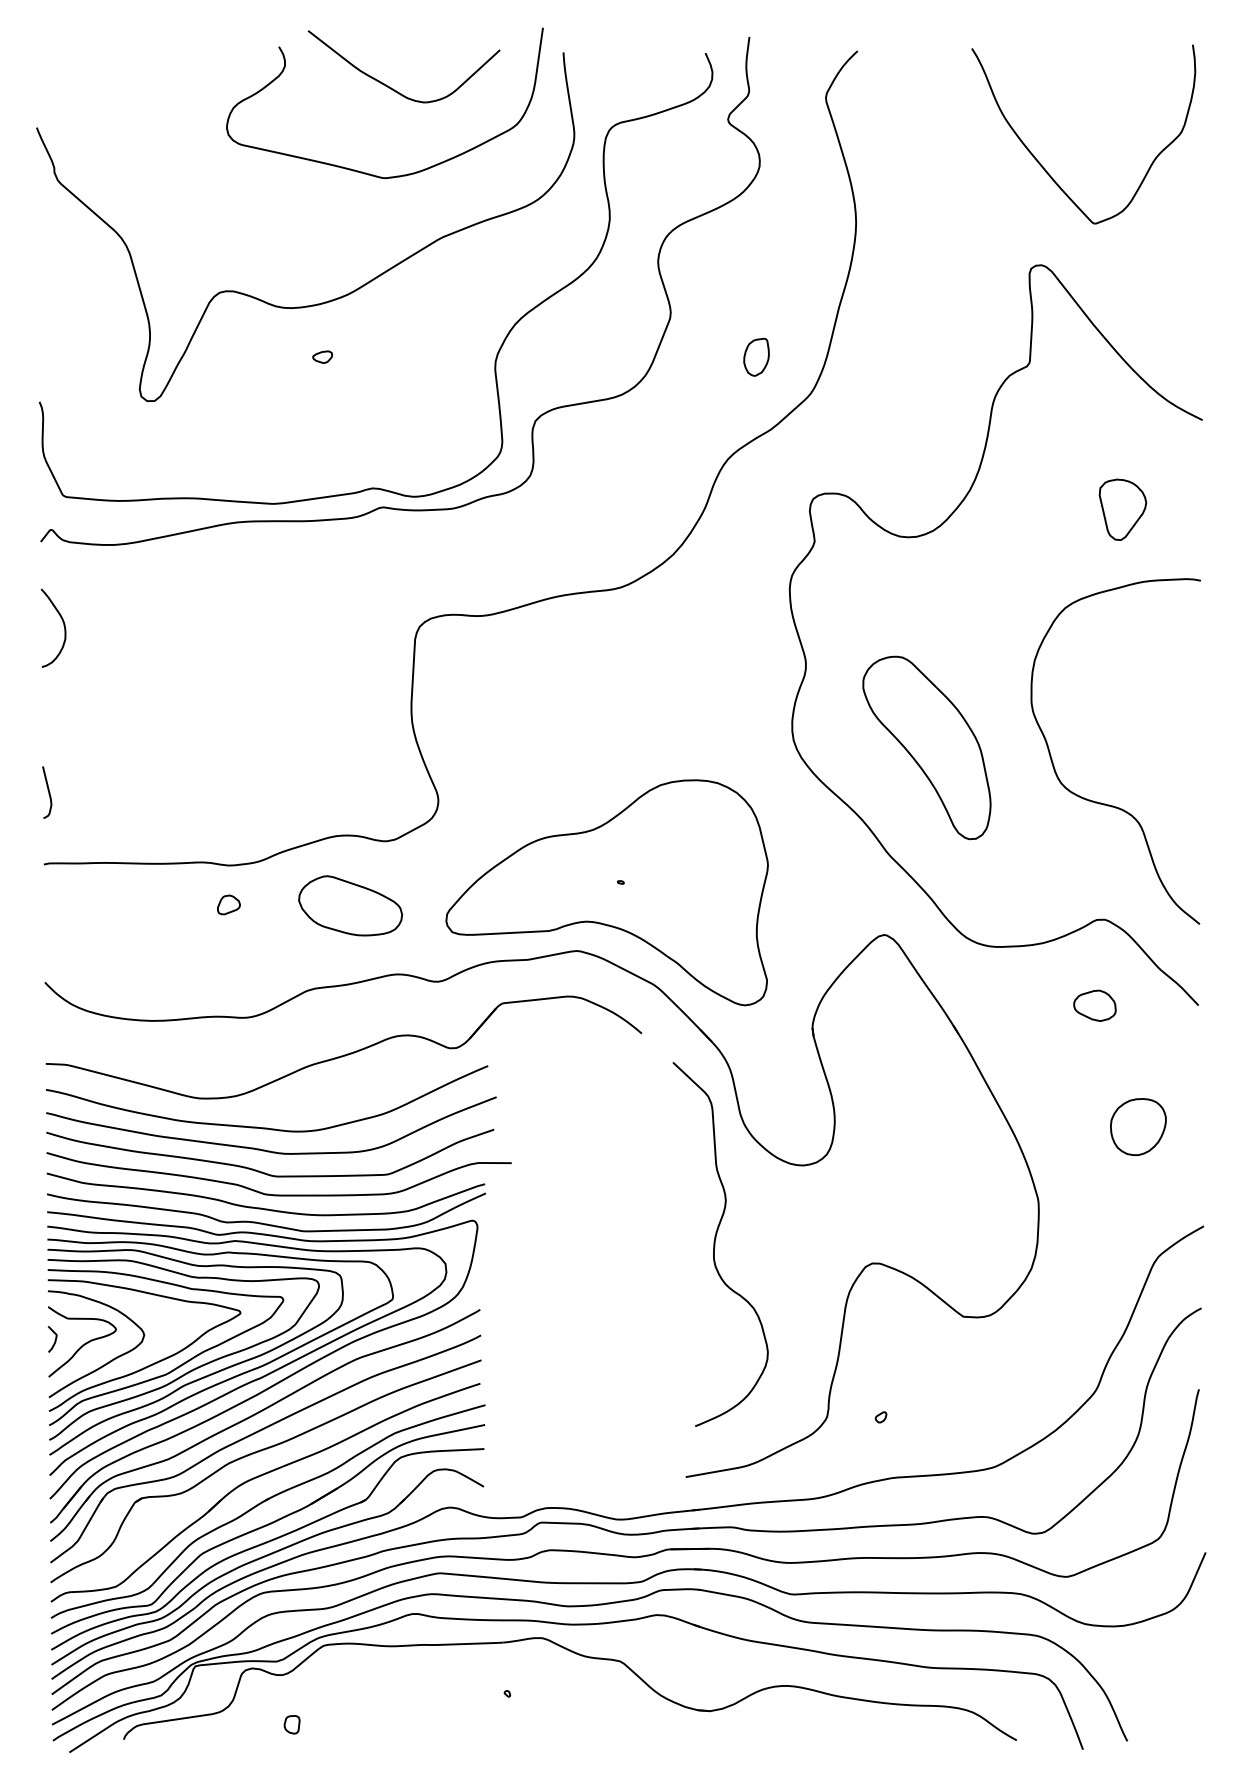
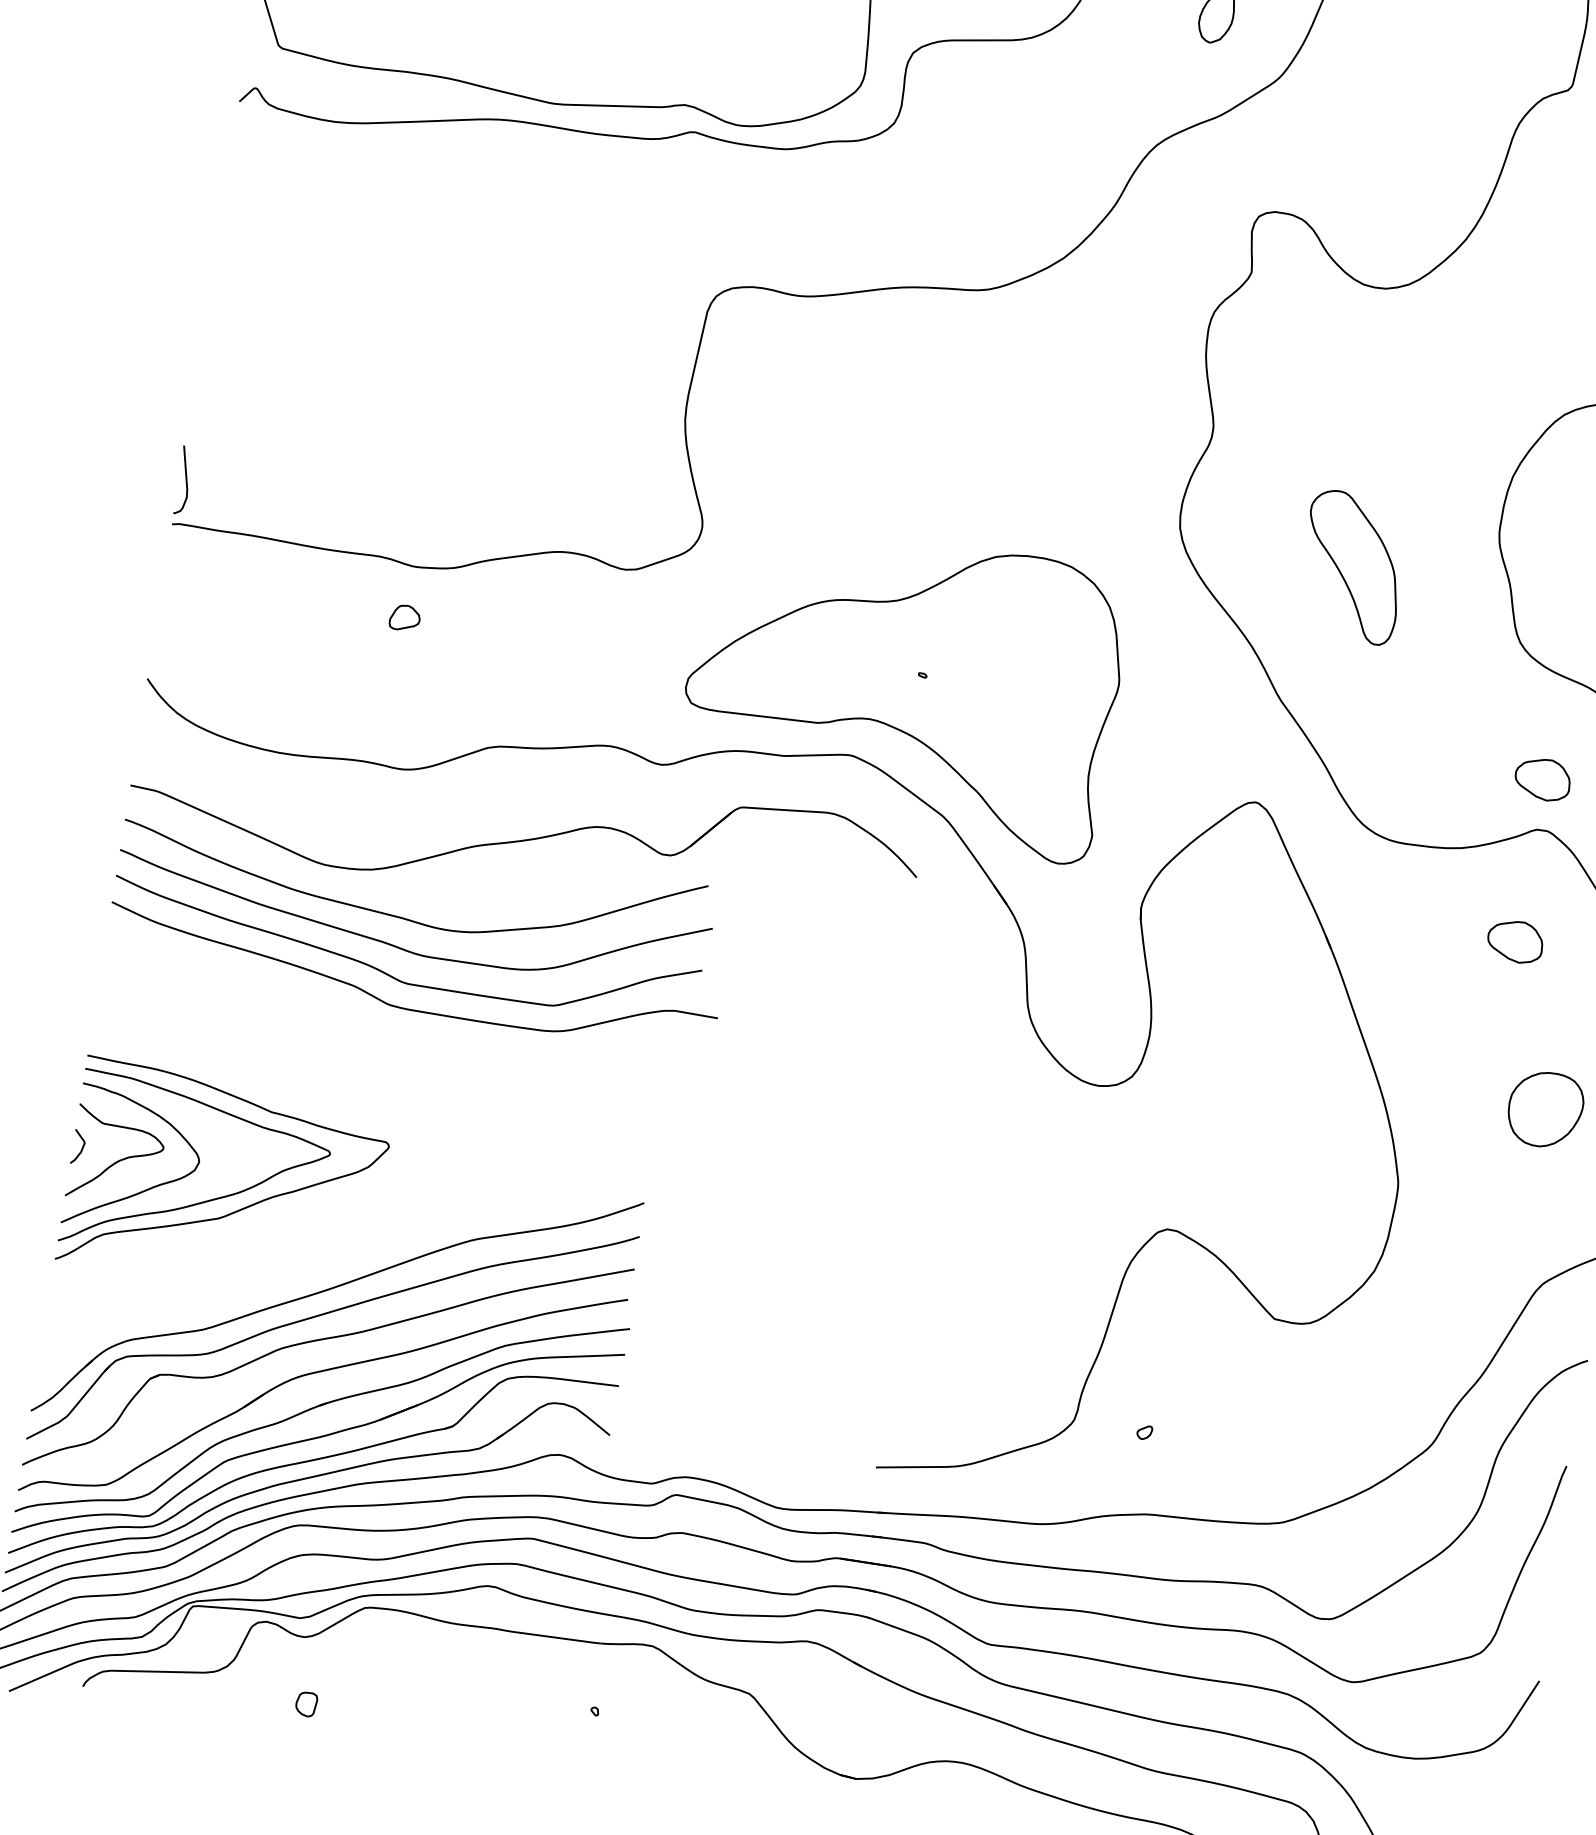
curve: (63, 626) -> (250, 217), removed
part: (926, 747) -> (1352, 566), size x0.6
curve: (48, 792) -> (185, 480), moved
part: (1094, 881) -> (1542, 778), added
part: (350, 905) -> (564, 645), removed
curve: (715, 1244) -> (966, 1169), removed
part: (265, 1347) -> (355, 1204), removed

